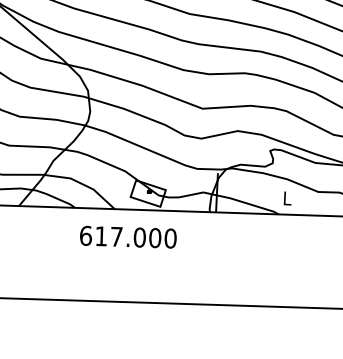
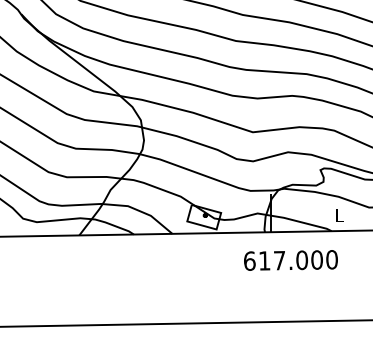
text: (127, 237) -> (290, 260), moved

